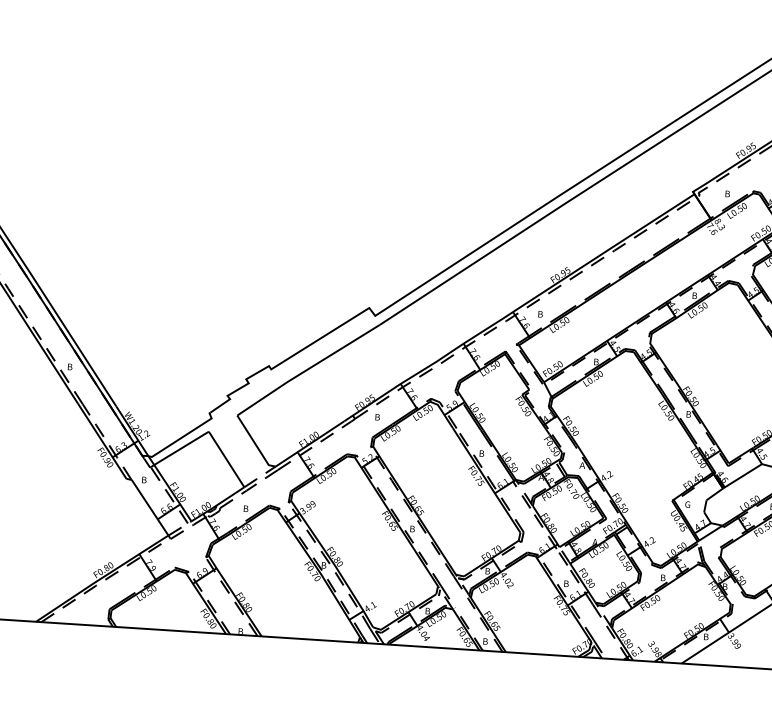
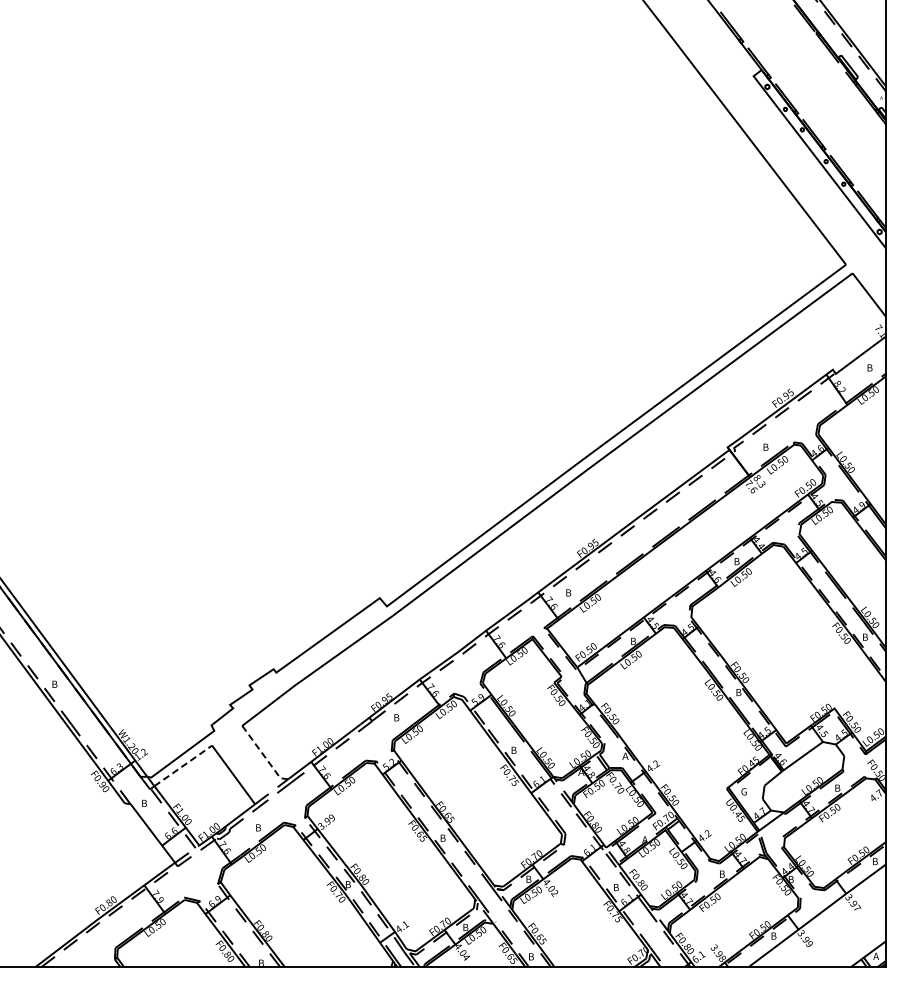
line: (255, 443) -> (264, 755), solid -> dashed
line: (181, 447) -> (183, 765), solid -> dashed

